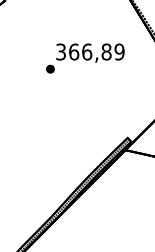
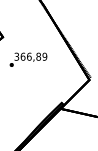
text: (85, 57) -> (28, 59), moved

